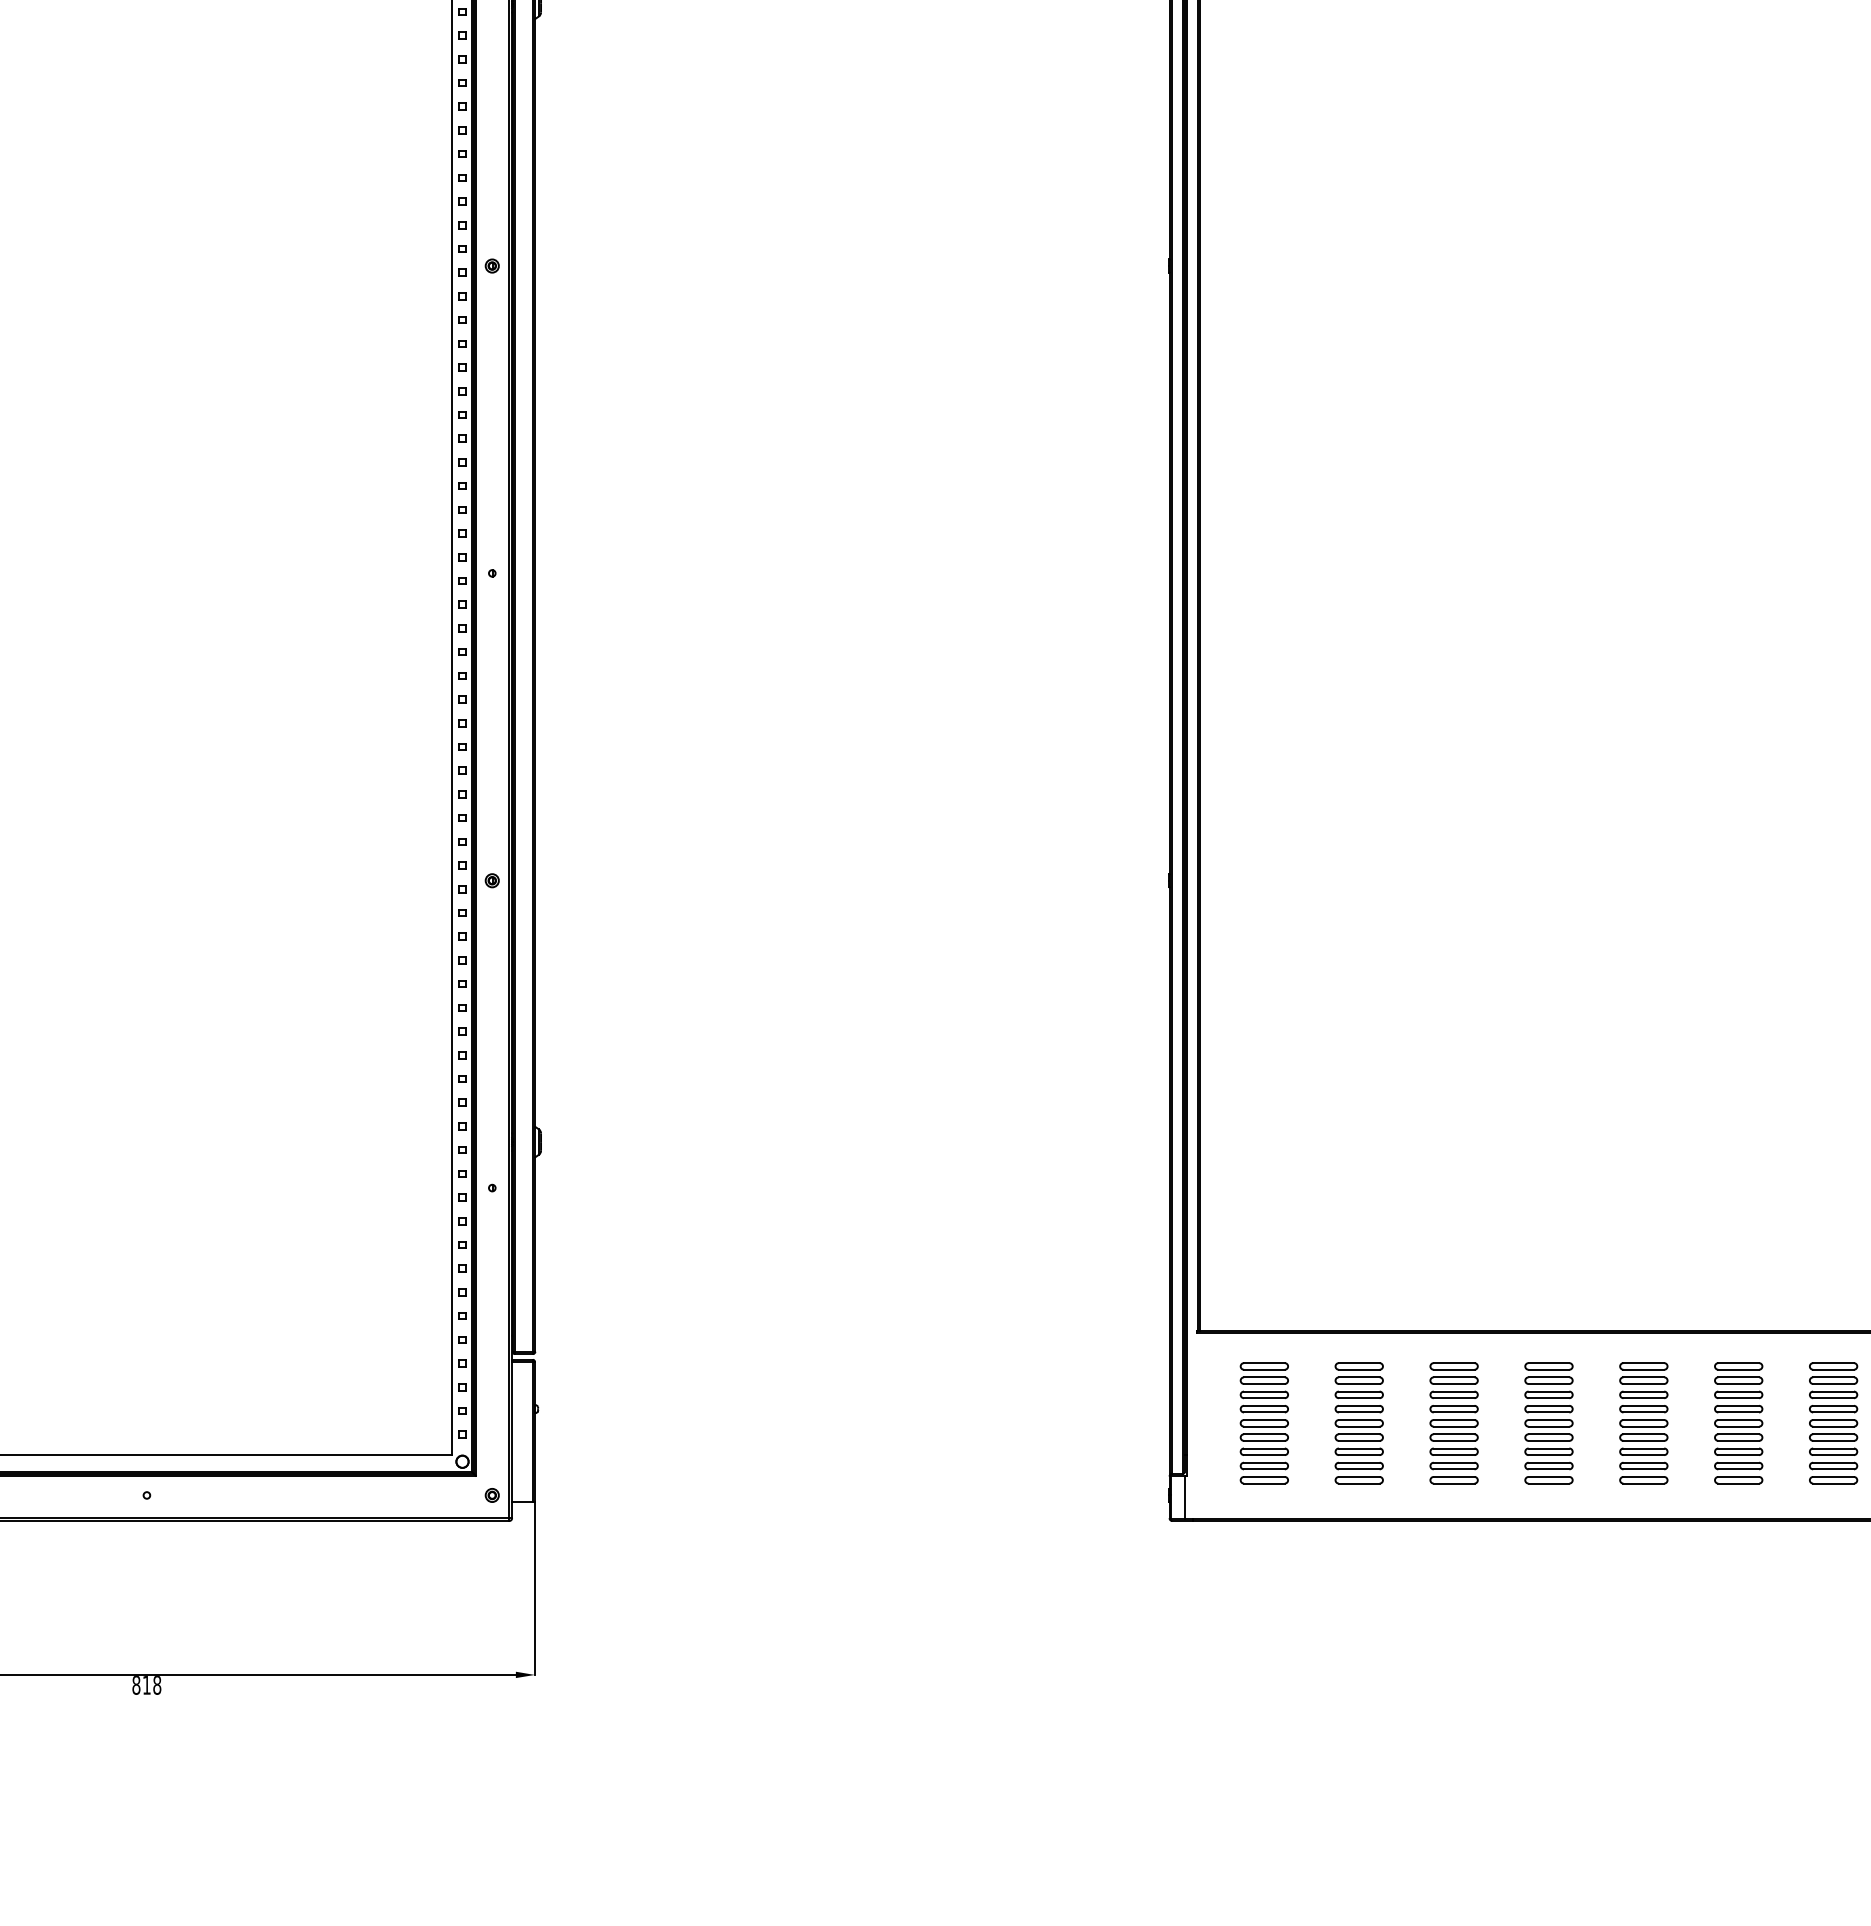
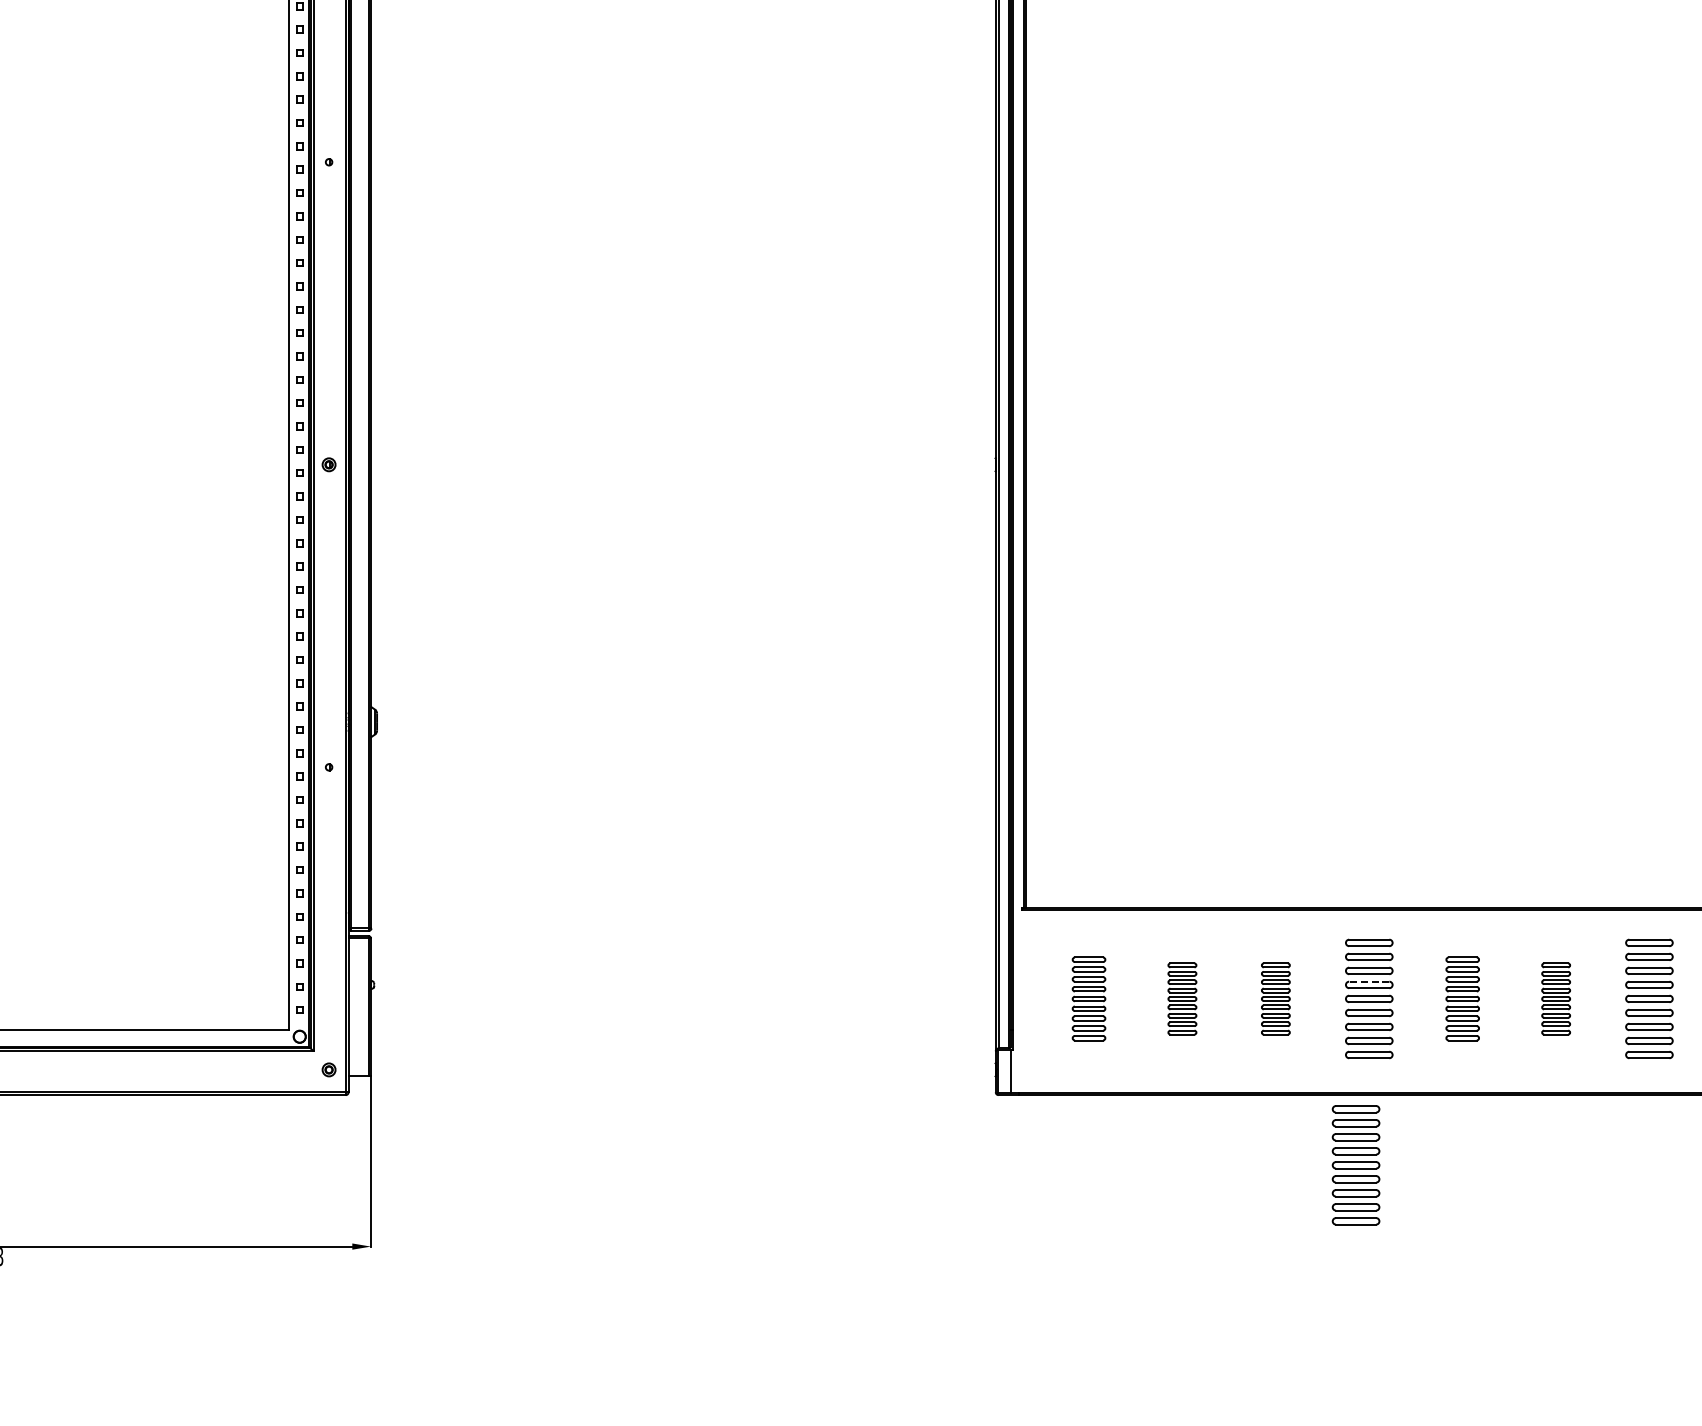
line: (1548, 1405) -> (1368, 981), solid -> dashed
part: (1263, 1423) -> (1088, 999), size x0.7
part: (1358, 1423) -> (1181, 999), size x0.6
part: (1453, 1423) -> (1275, 999), size x0.6
part: (1643, 1423) -> (1462, 999), size x0.7
part: (1738, 1423) -> (1555, 999), size x0.6
part: (1535, 1592) -> (1356, 1165), added

